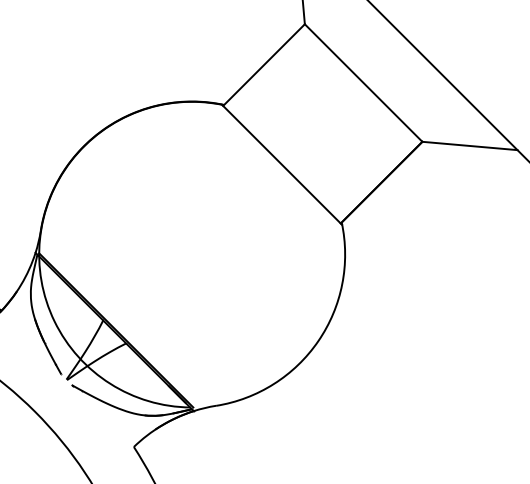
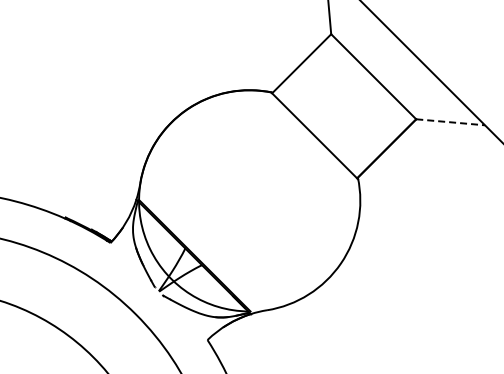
line: (469, 146) -> (450, 122), solid -> dashed

